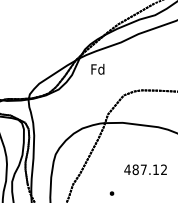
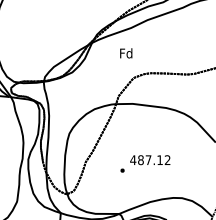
text: (98, 69) -> (126, 53), moved
text: (145, 170) -> (150, 160), moved

